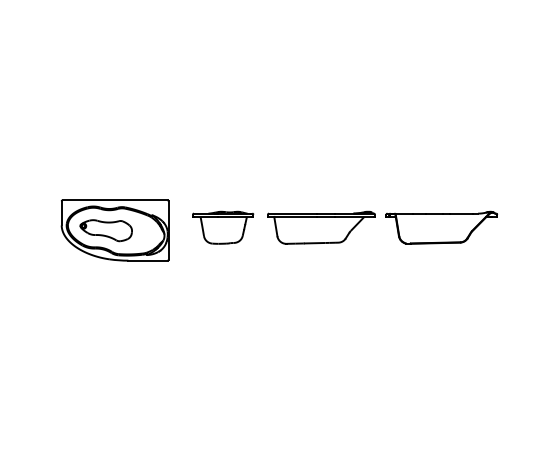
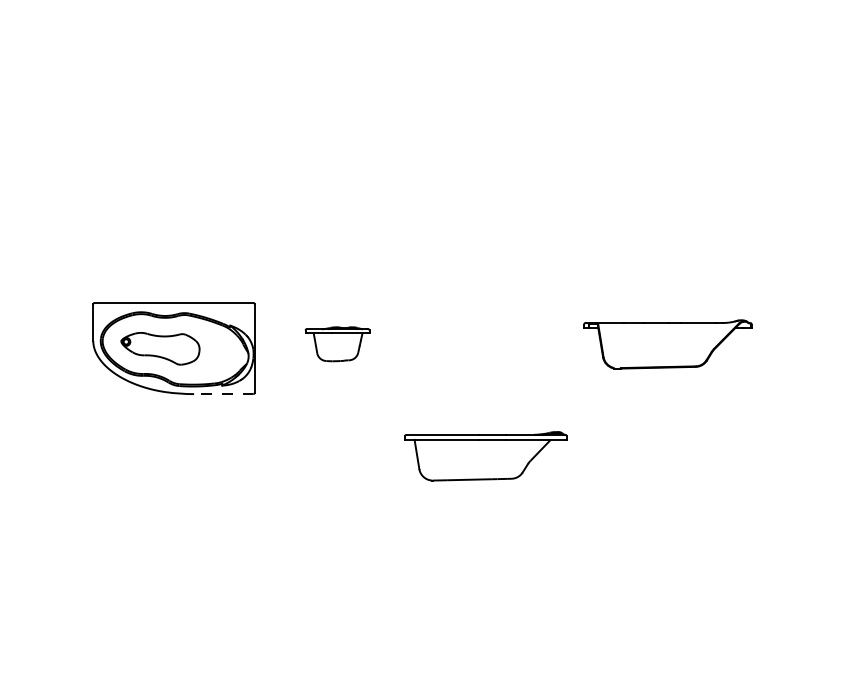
part: (223, 227) -> (337, 343), size x0.7
part: (321, 227) -> (485, 455), moved
line: (148, 260) -> (224, 393), solid -> dashed

